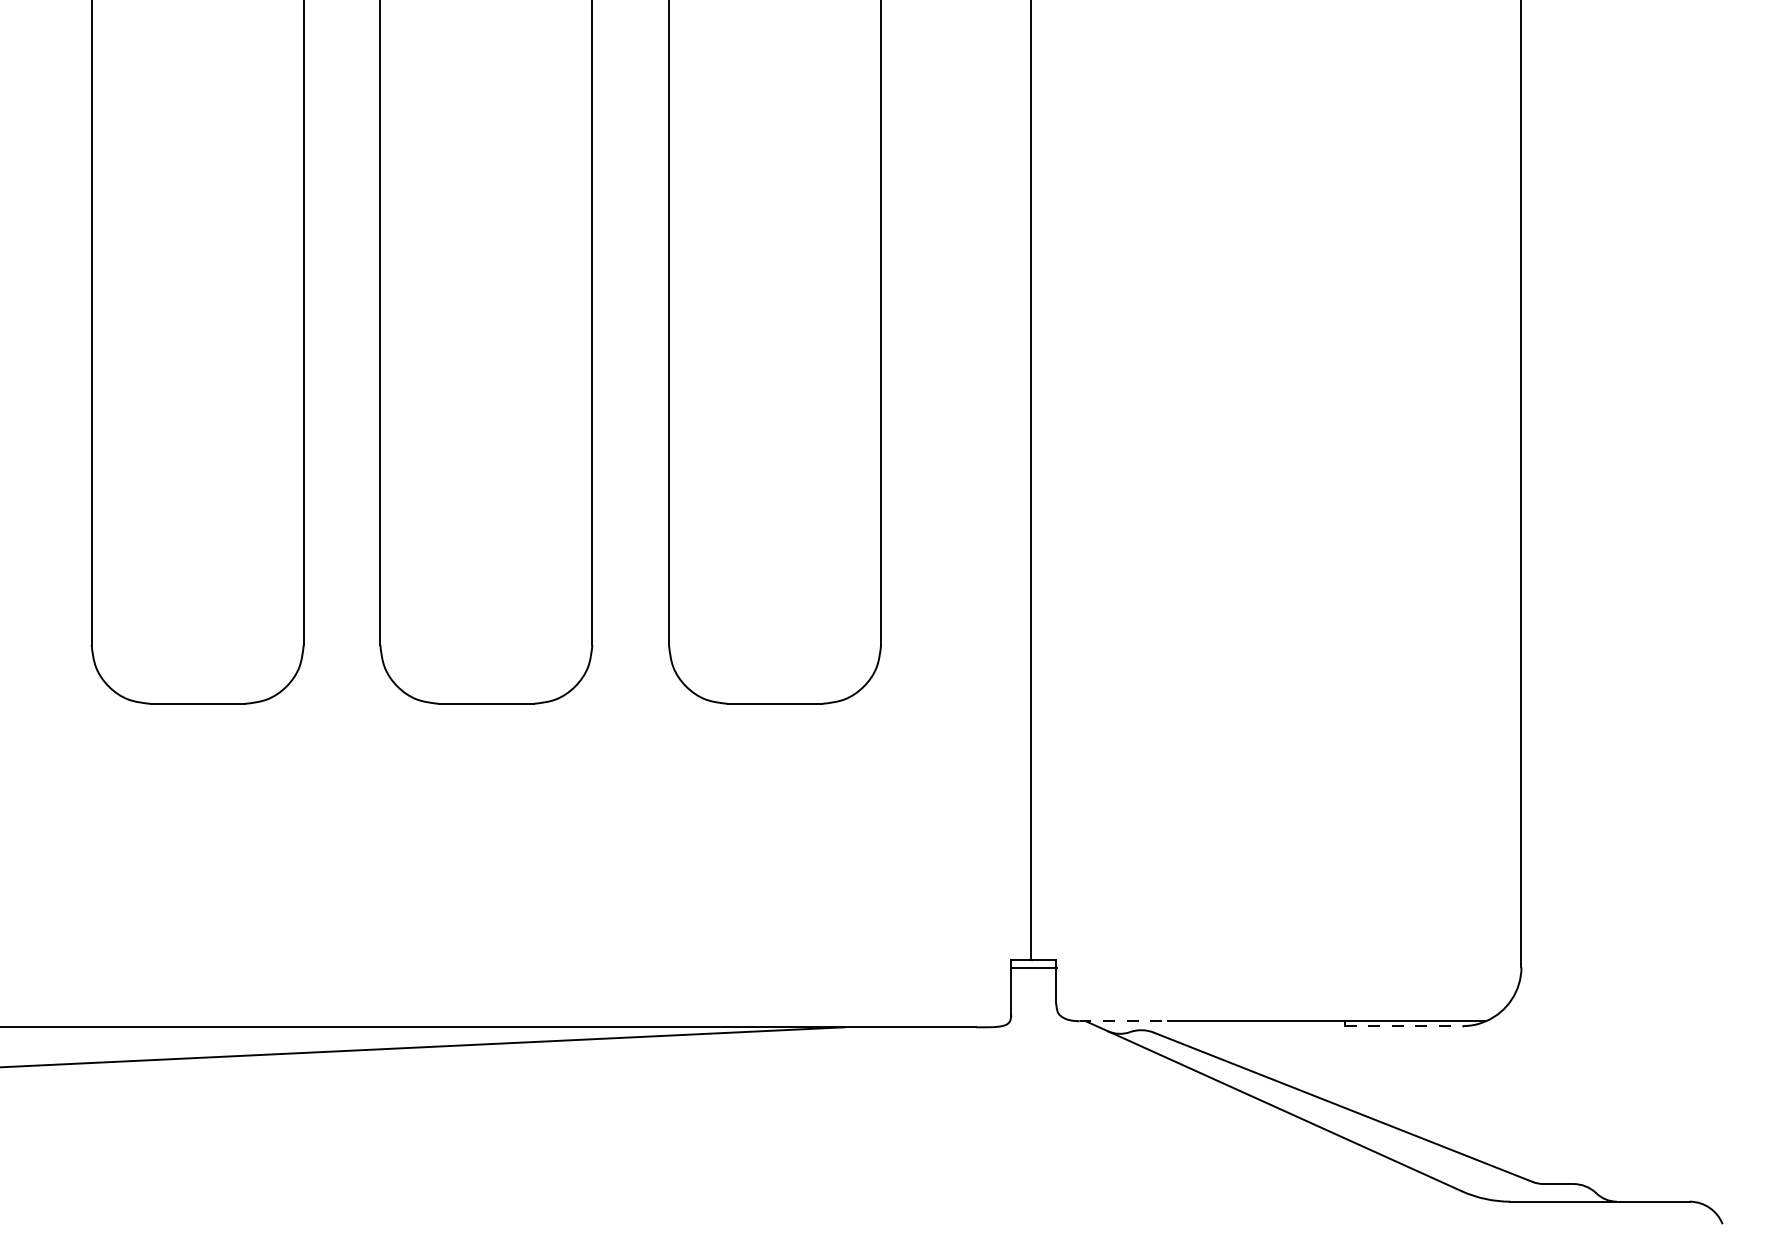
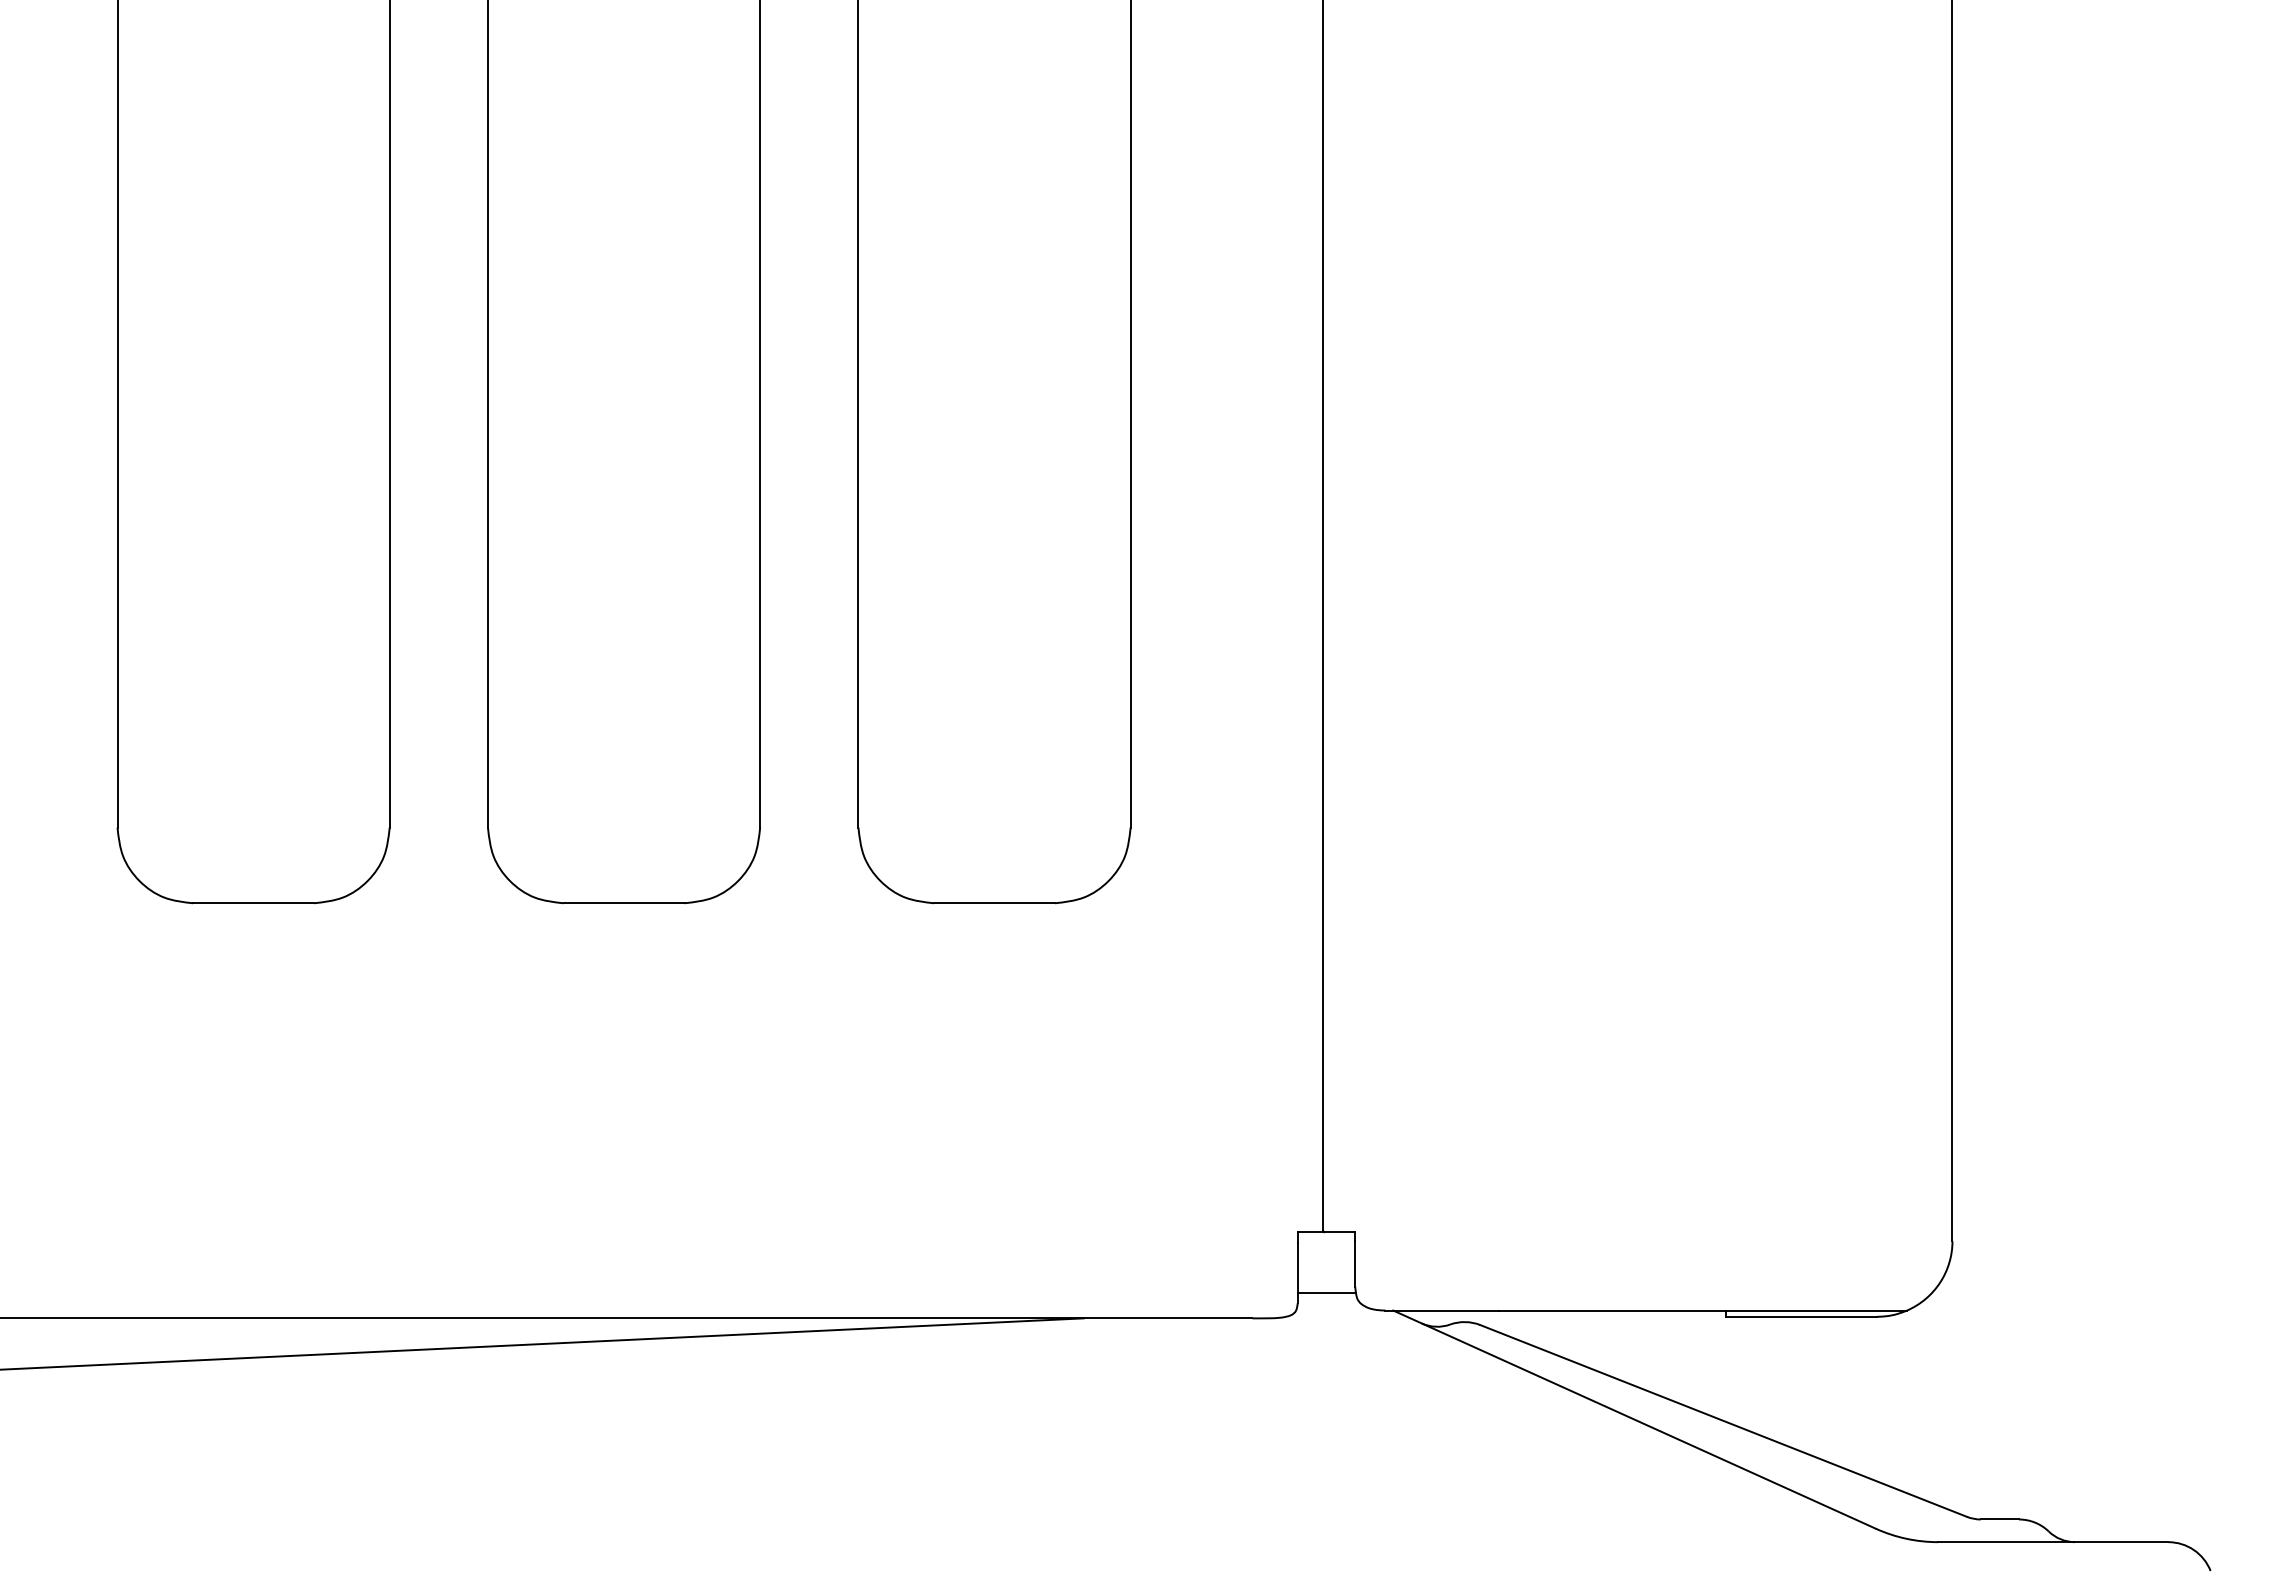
line: (1033, 967) -> (1326, 1292), moved
line: (1124, 1021) -> (1442, 1310), dashed -> solid
line: (1403, 1025) -> (1801, 1316), dashed -> solid

